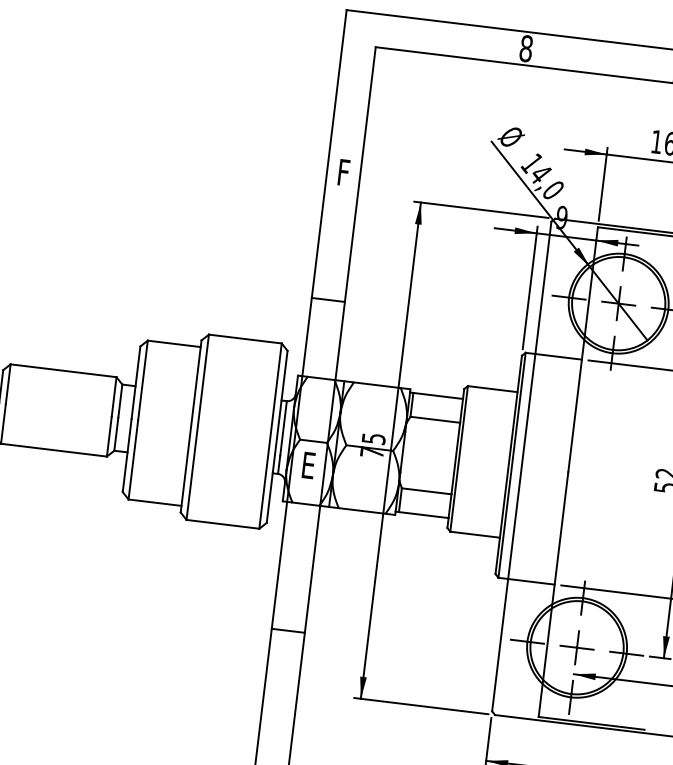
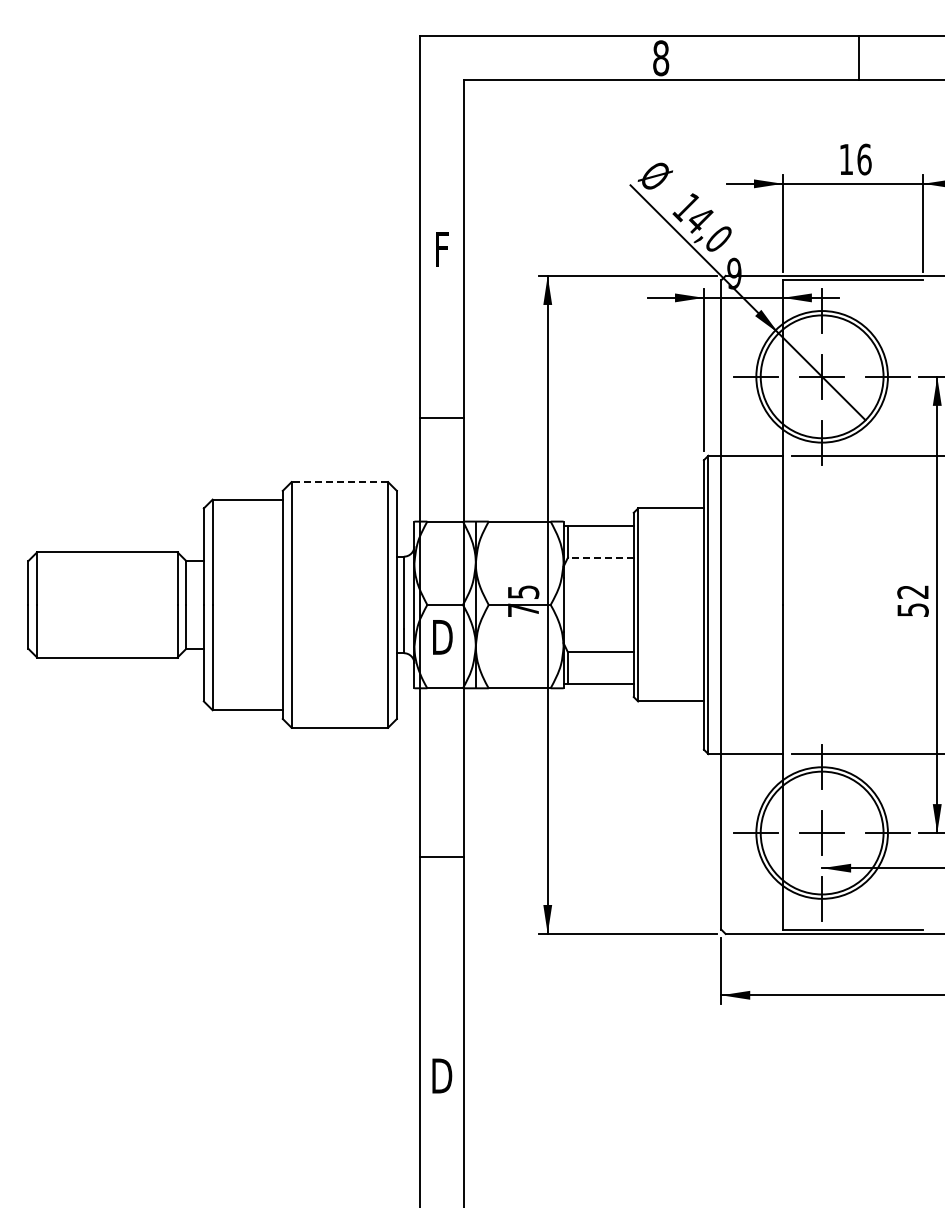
line: (245, 339) -> (339, 482), solid -> dashed
line: (435, 419) -> (600, 557), solid -> dashed
text: (308, 465) -> (442, 637), E -> D

